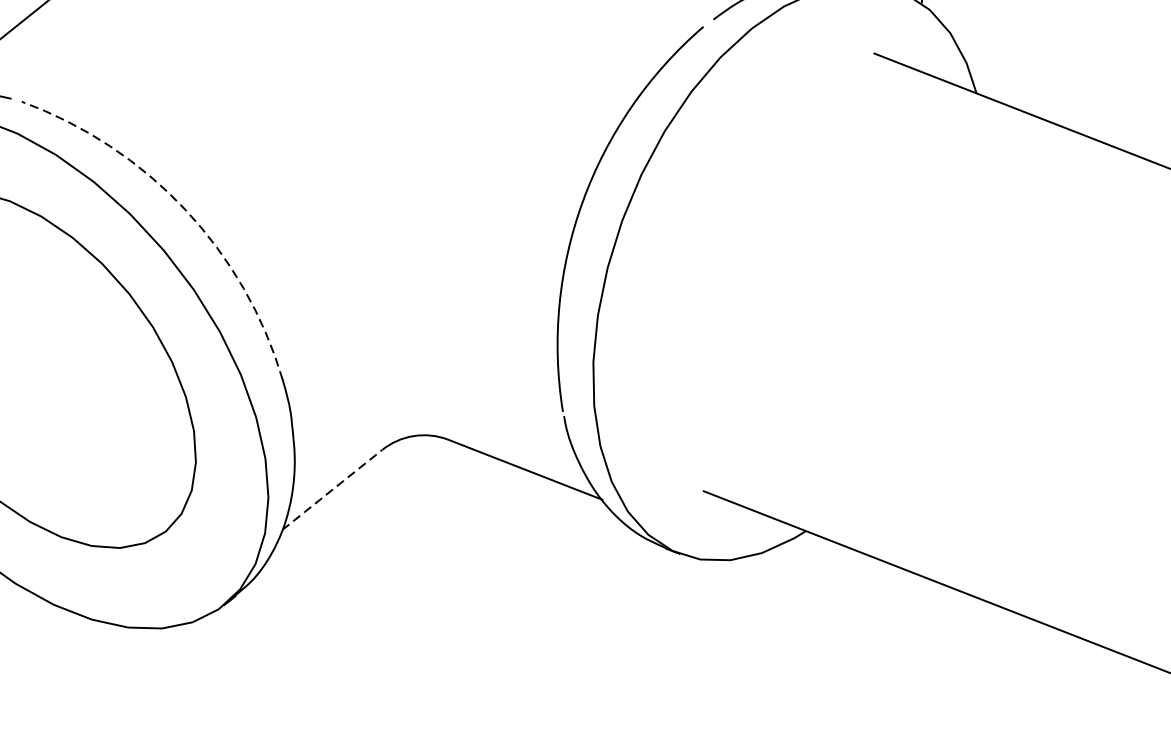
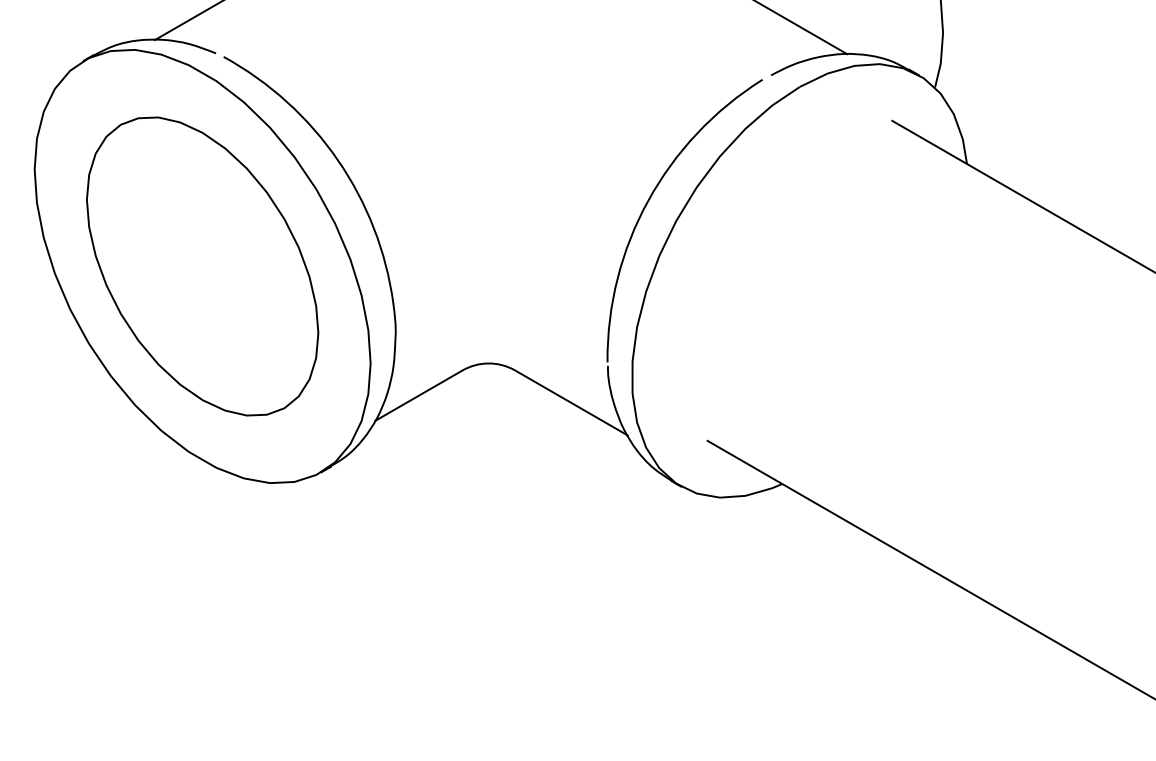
arc: (184, 210) -> (337, 160), dashed -> solid
line: (333, 489) -> (419, 395), dashed -> solid

